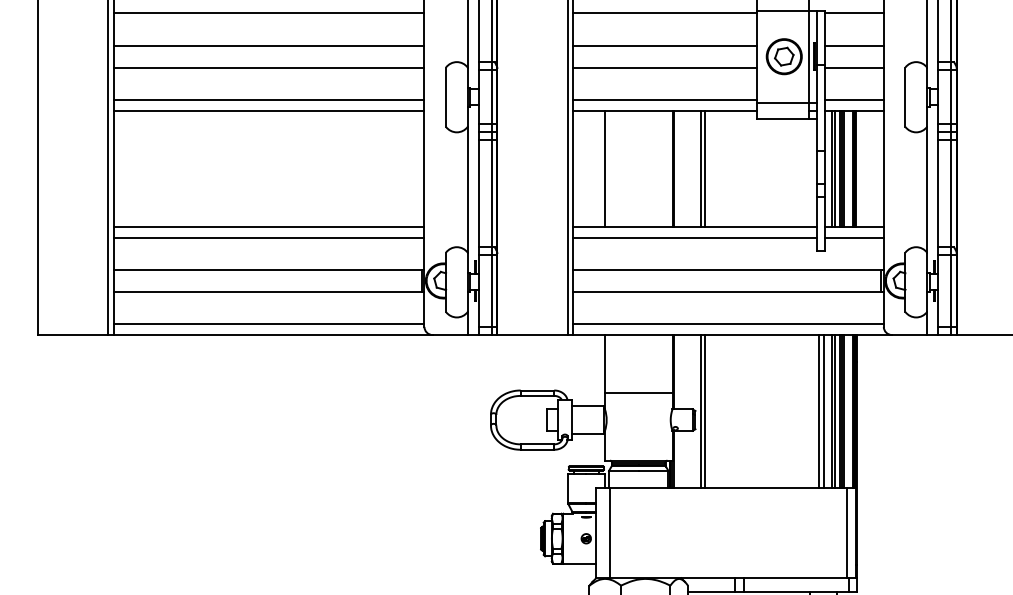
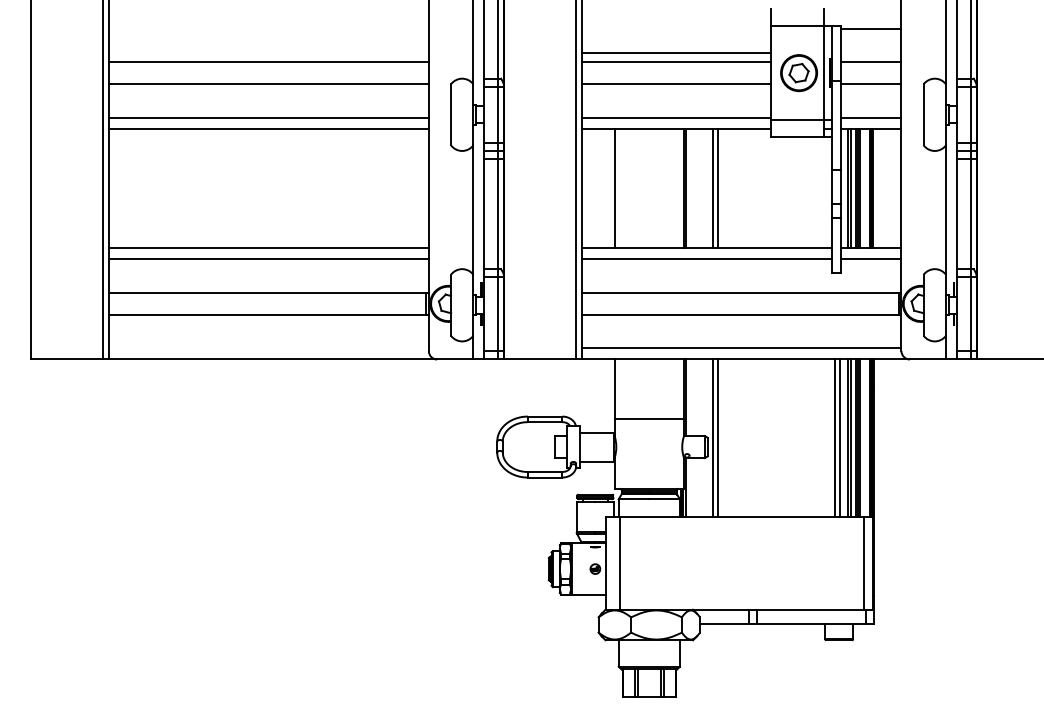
line: (268, 13) -> (268, 28), removed
line: (665, 13) -> (676, 52), moved
line: (268, 324) -> (268, 348), removed

